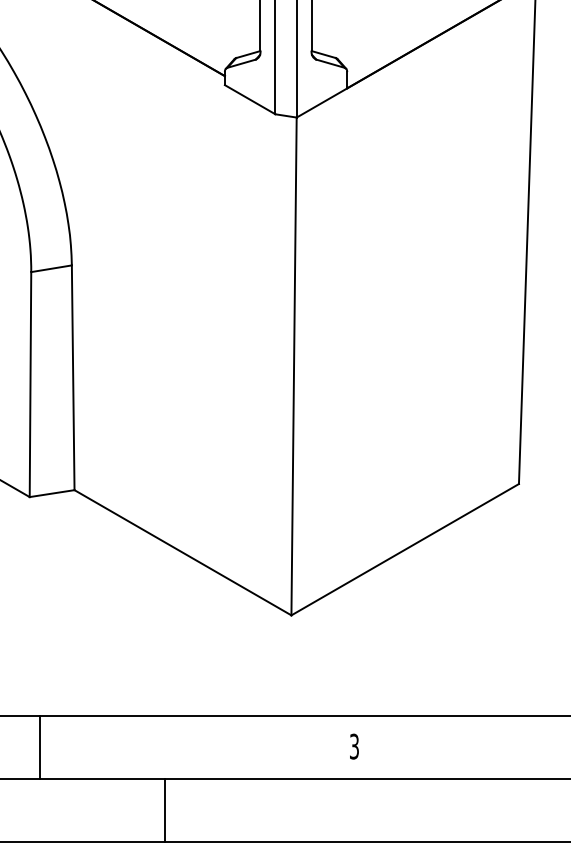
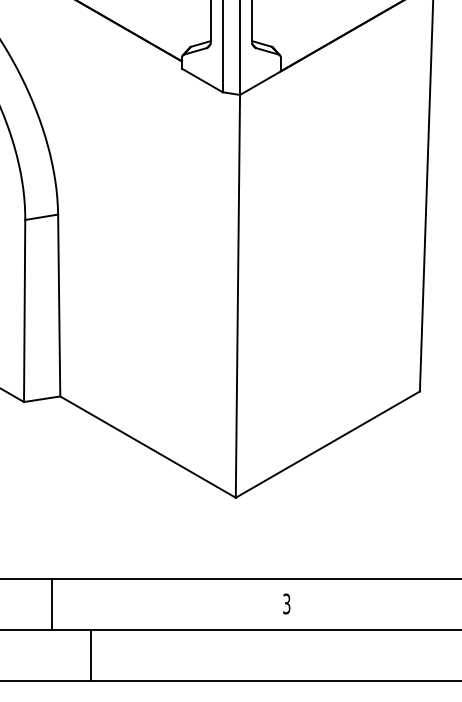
line: (40, 747) -> (52, 604), moved
line: (165, 810) -> (90, 655), moved

